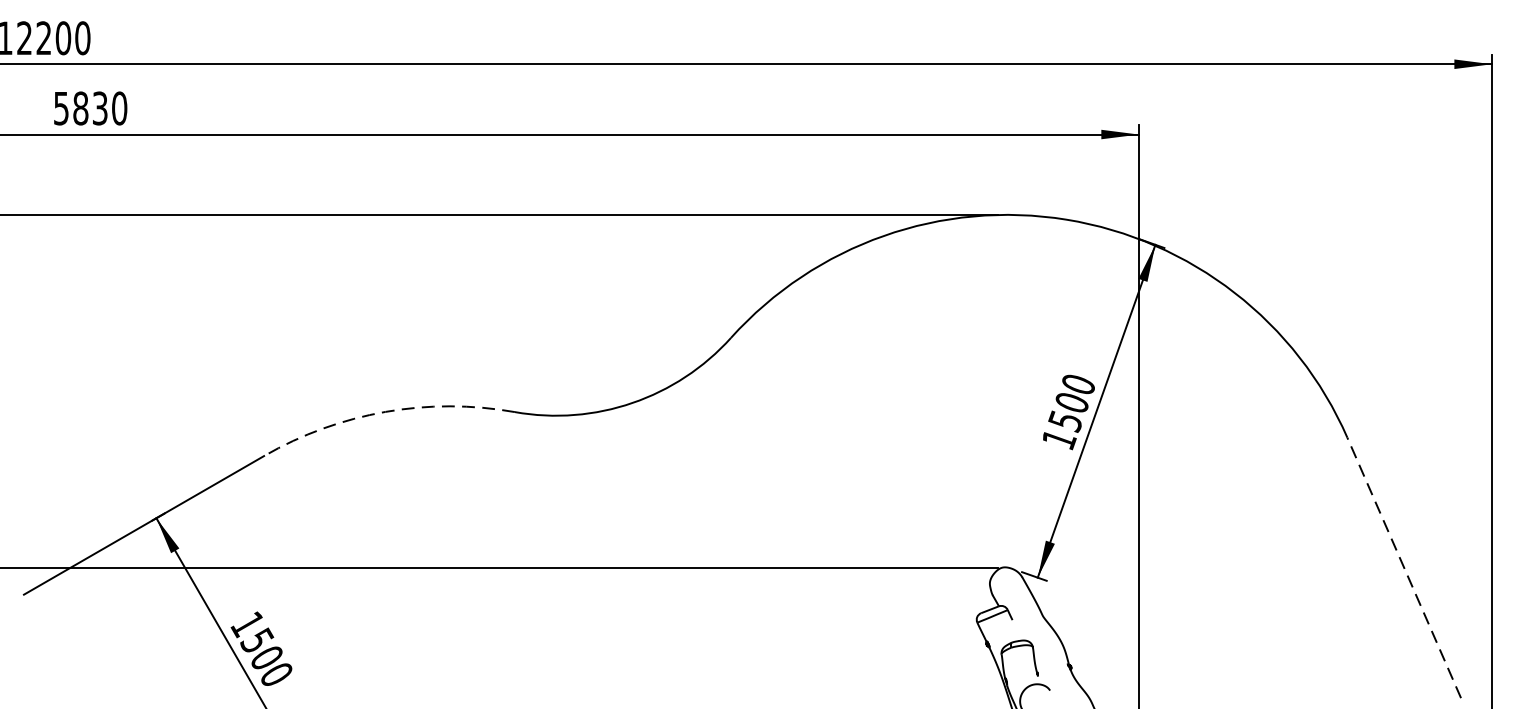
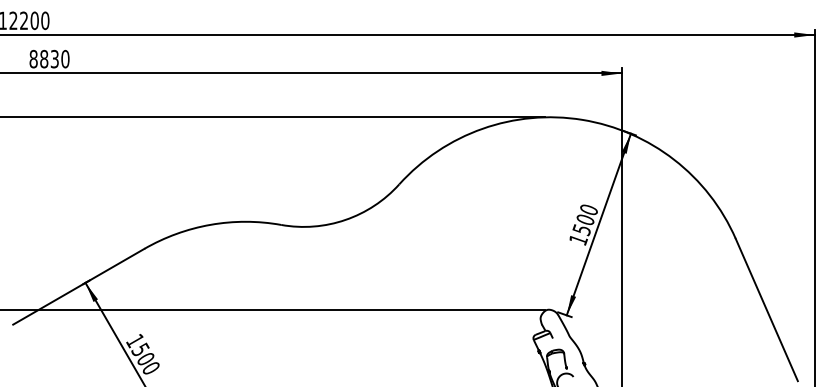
text: (61, 107) -> (33, 58), 5830 -> 8830
arc: (385, 411) -> (210, 224), dashed -> solid
line: (1403, 568) -> (766, 310), dashed -> solid

